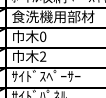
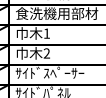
text: (43, 36) -> (47, 33), 0 -> 1

